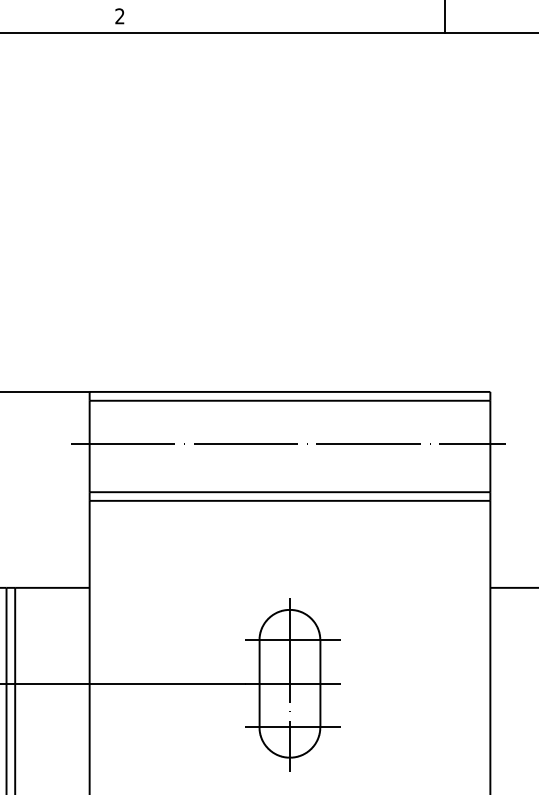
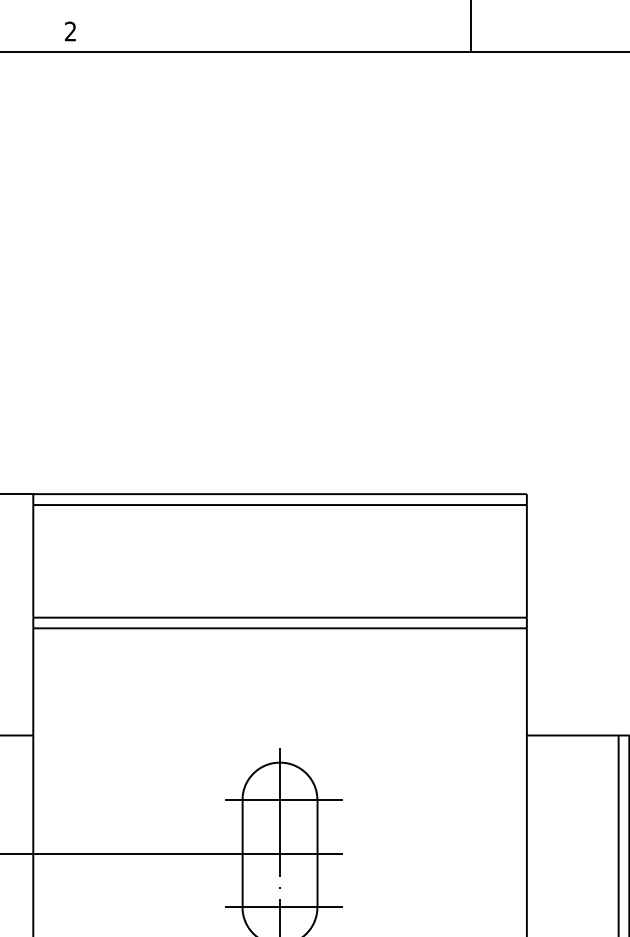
line: (288, 444) -> (278, 558), removed

